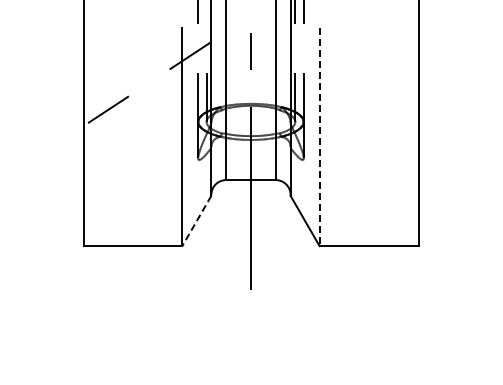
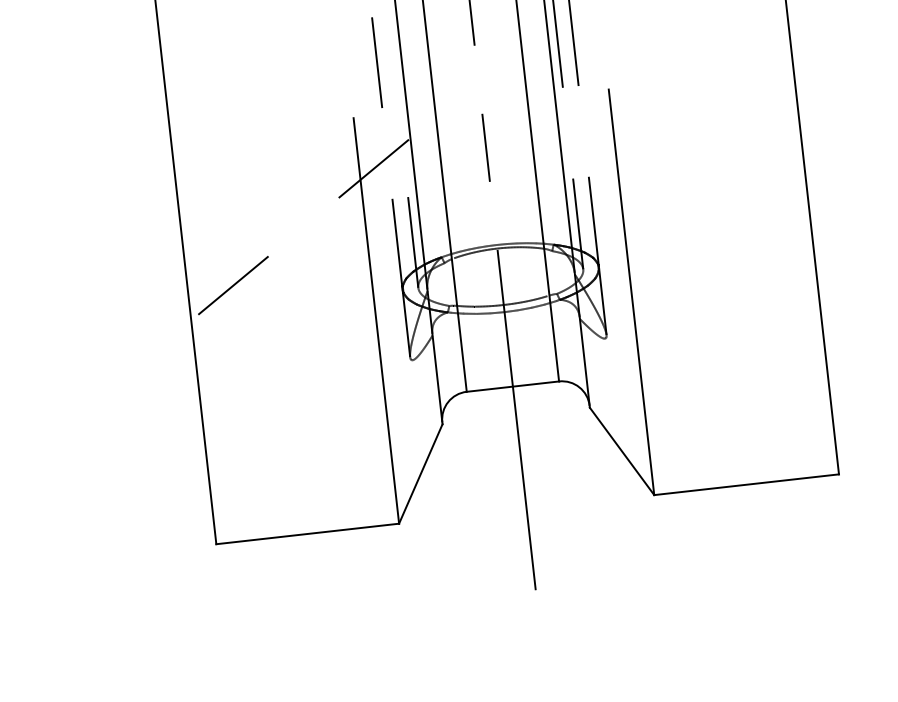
line: (319, 137) -> (631, 293), dashed -> solid
line: (196, 221) -> (420, 474), dashed -> solid

